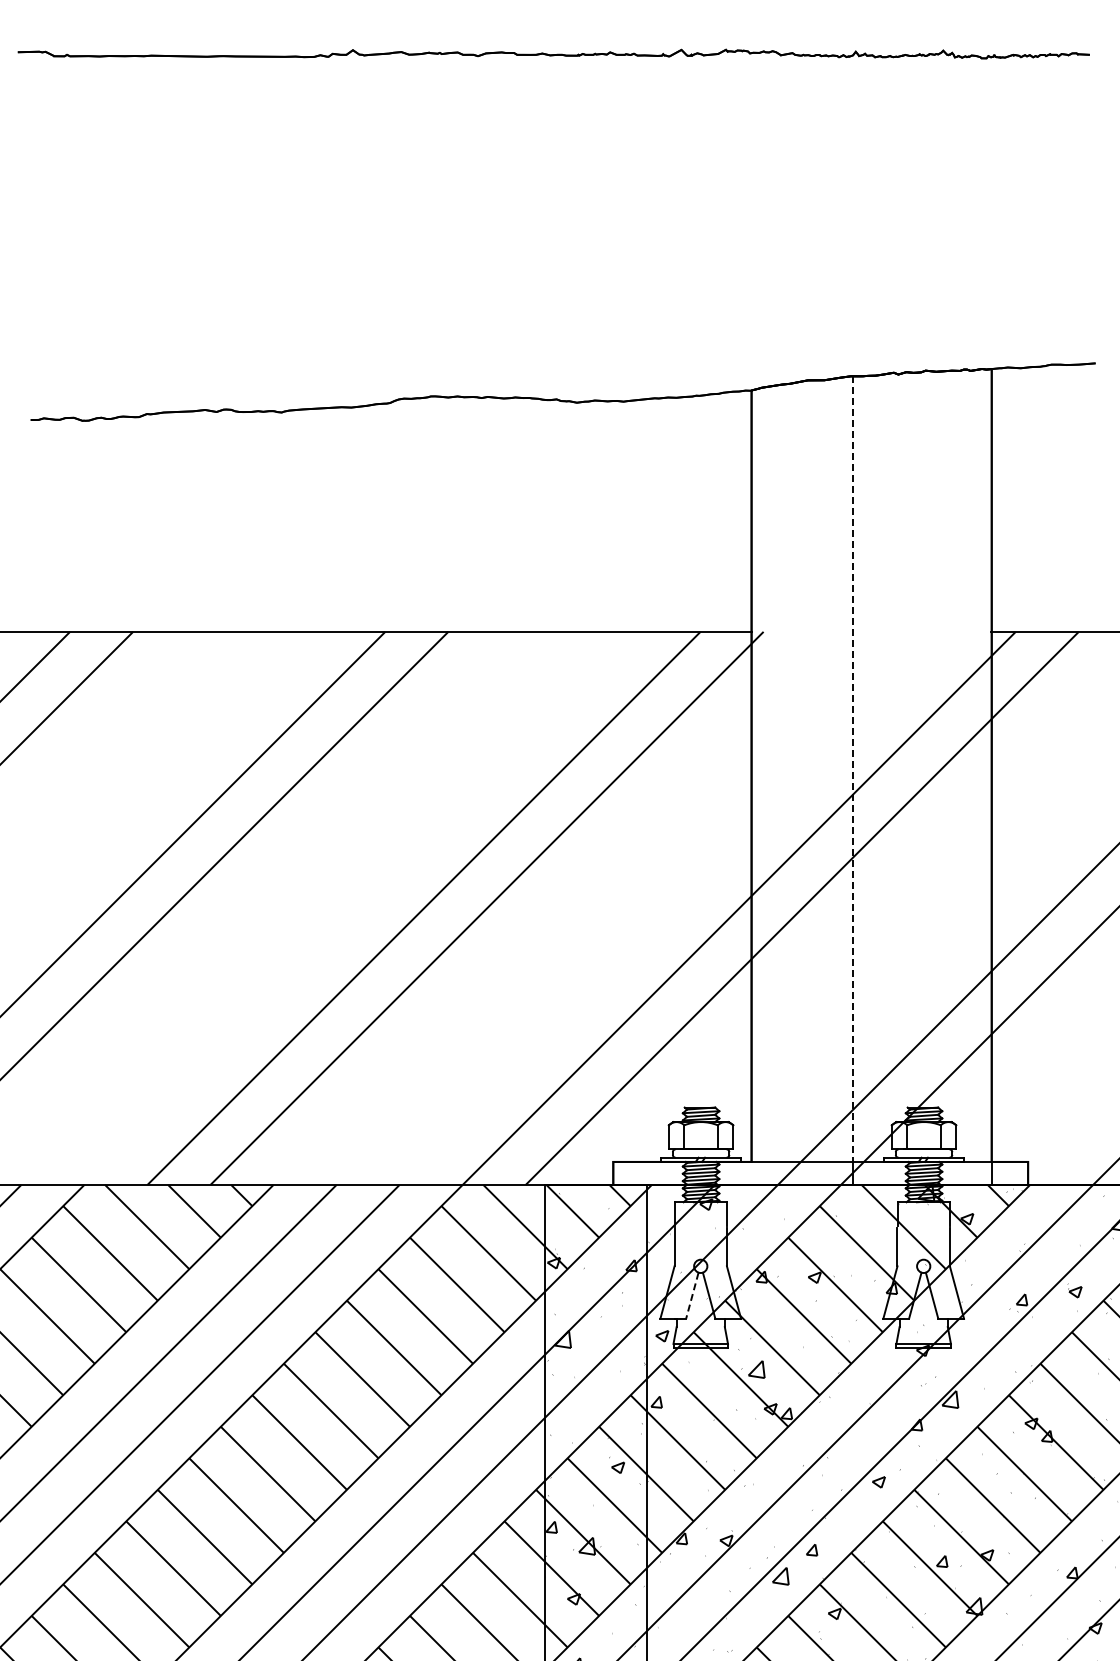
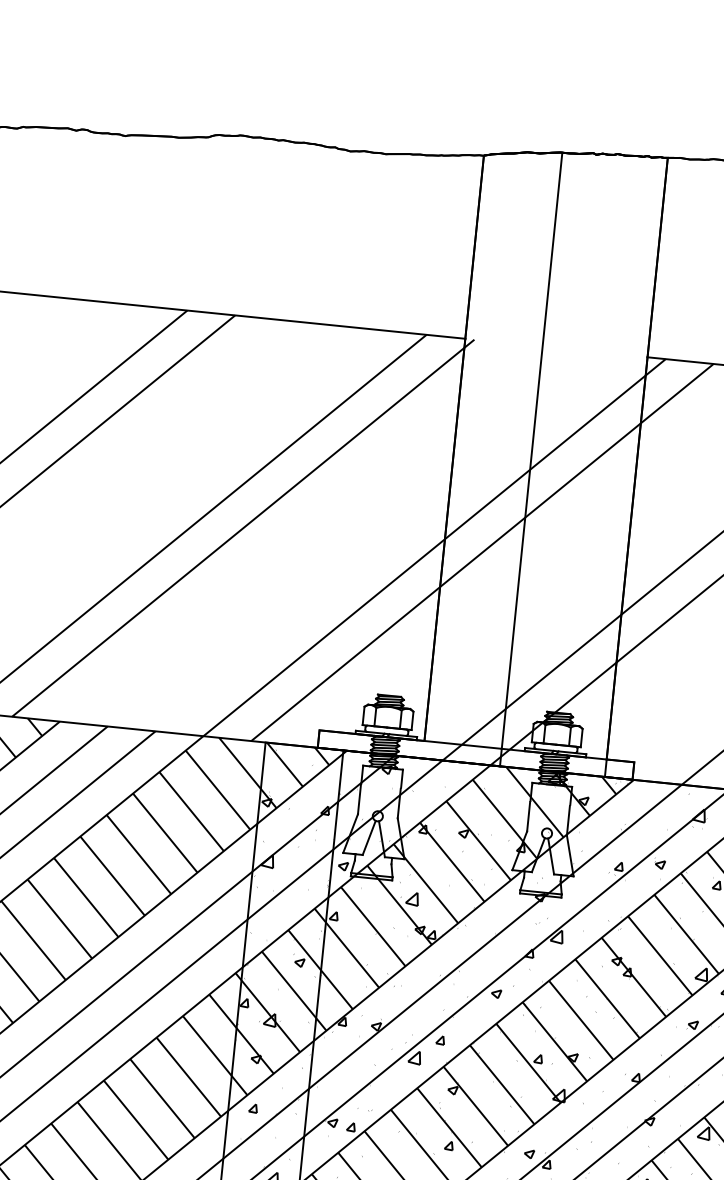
line: (853, 769) -> (532, 451), dashed -> solid
line: (692, 1295) -> (369, 837), dashed -> solid

